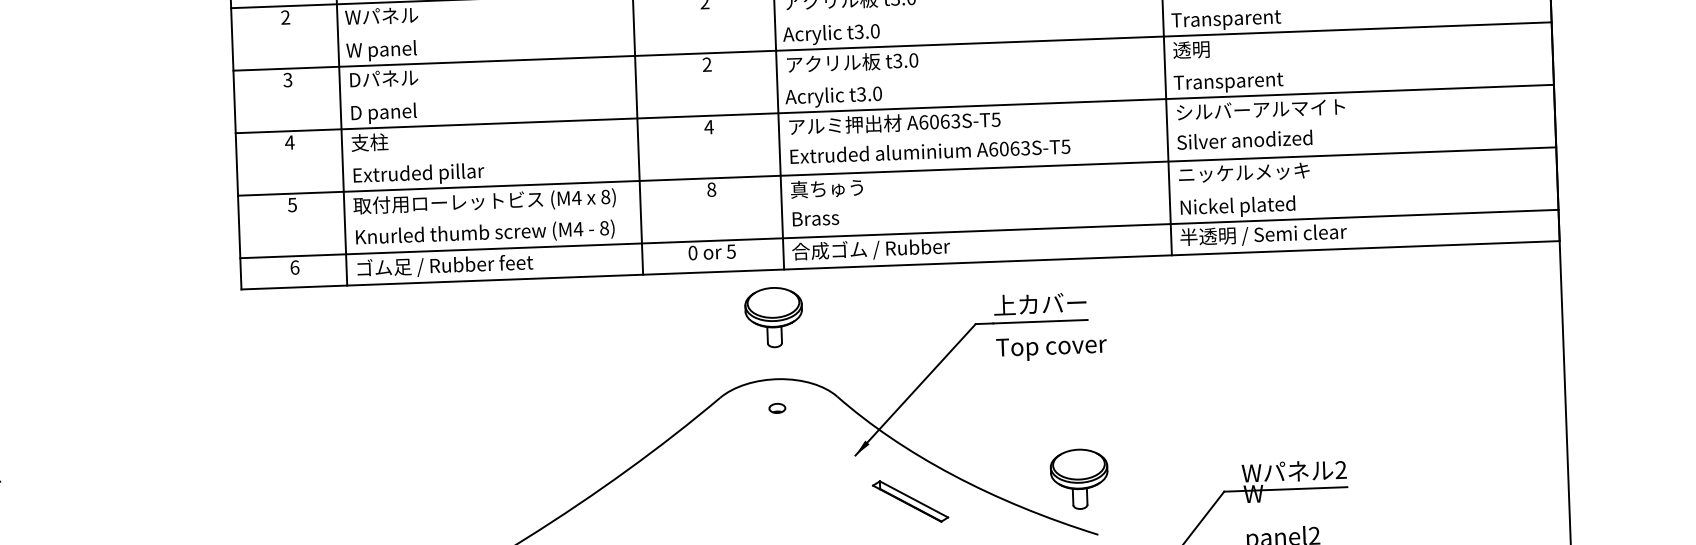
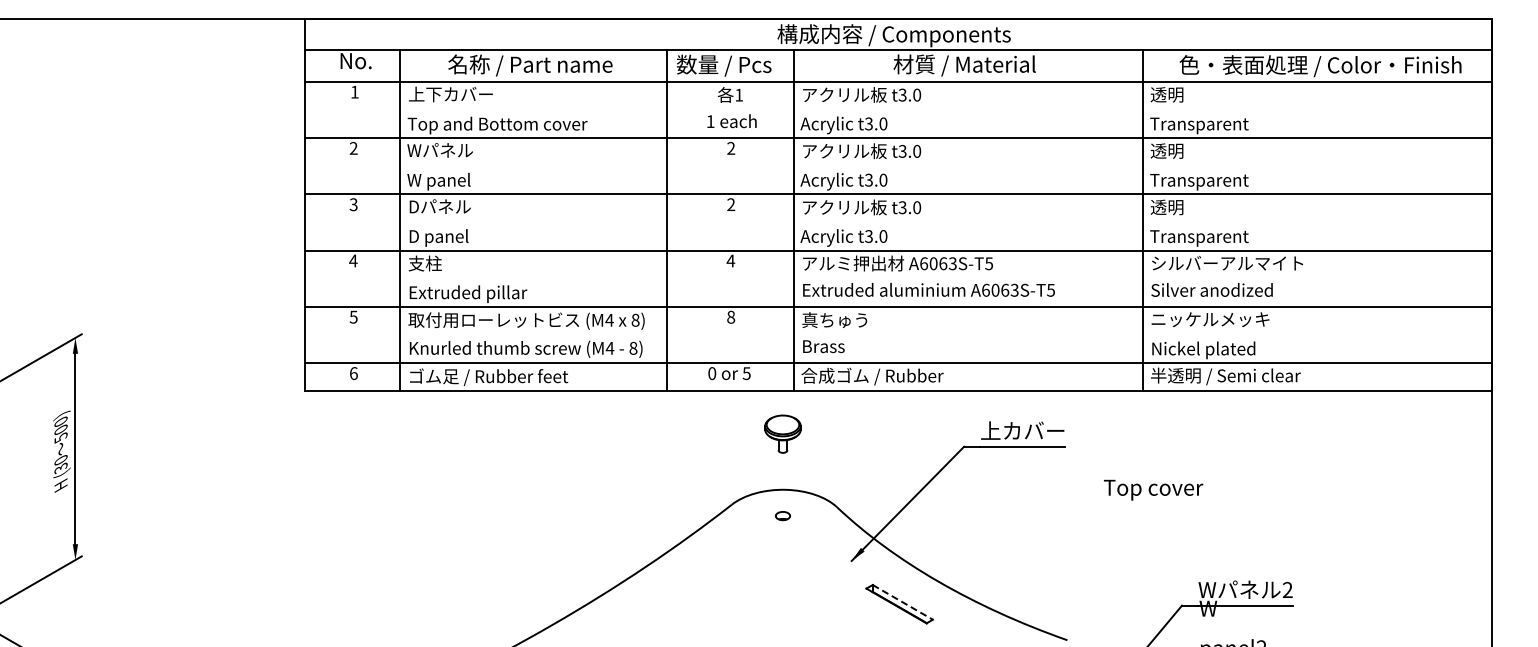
part: (773, 316) -> (782, 433), size x0.7
text: (1051, 347) -> (1153, 489), moved
part: (1079, 479) -> (1052, 589), removed
line: (913, 499) -> (902, 602), solid -> dashed

